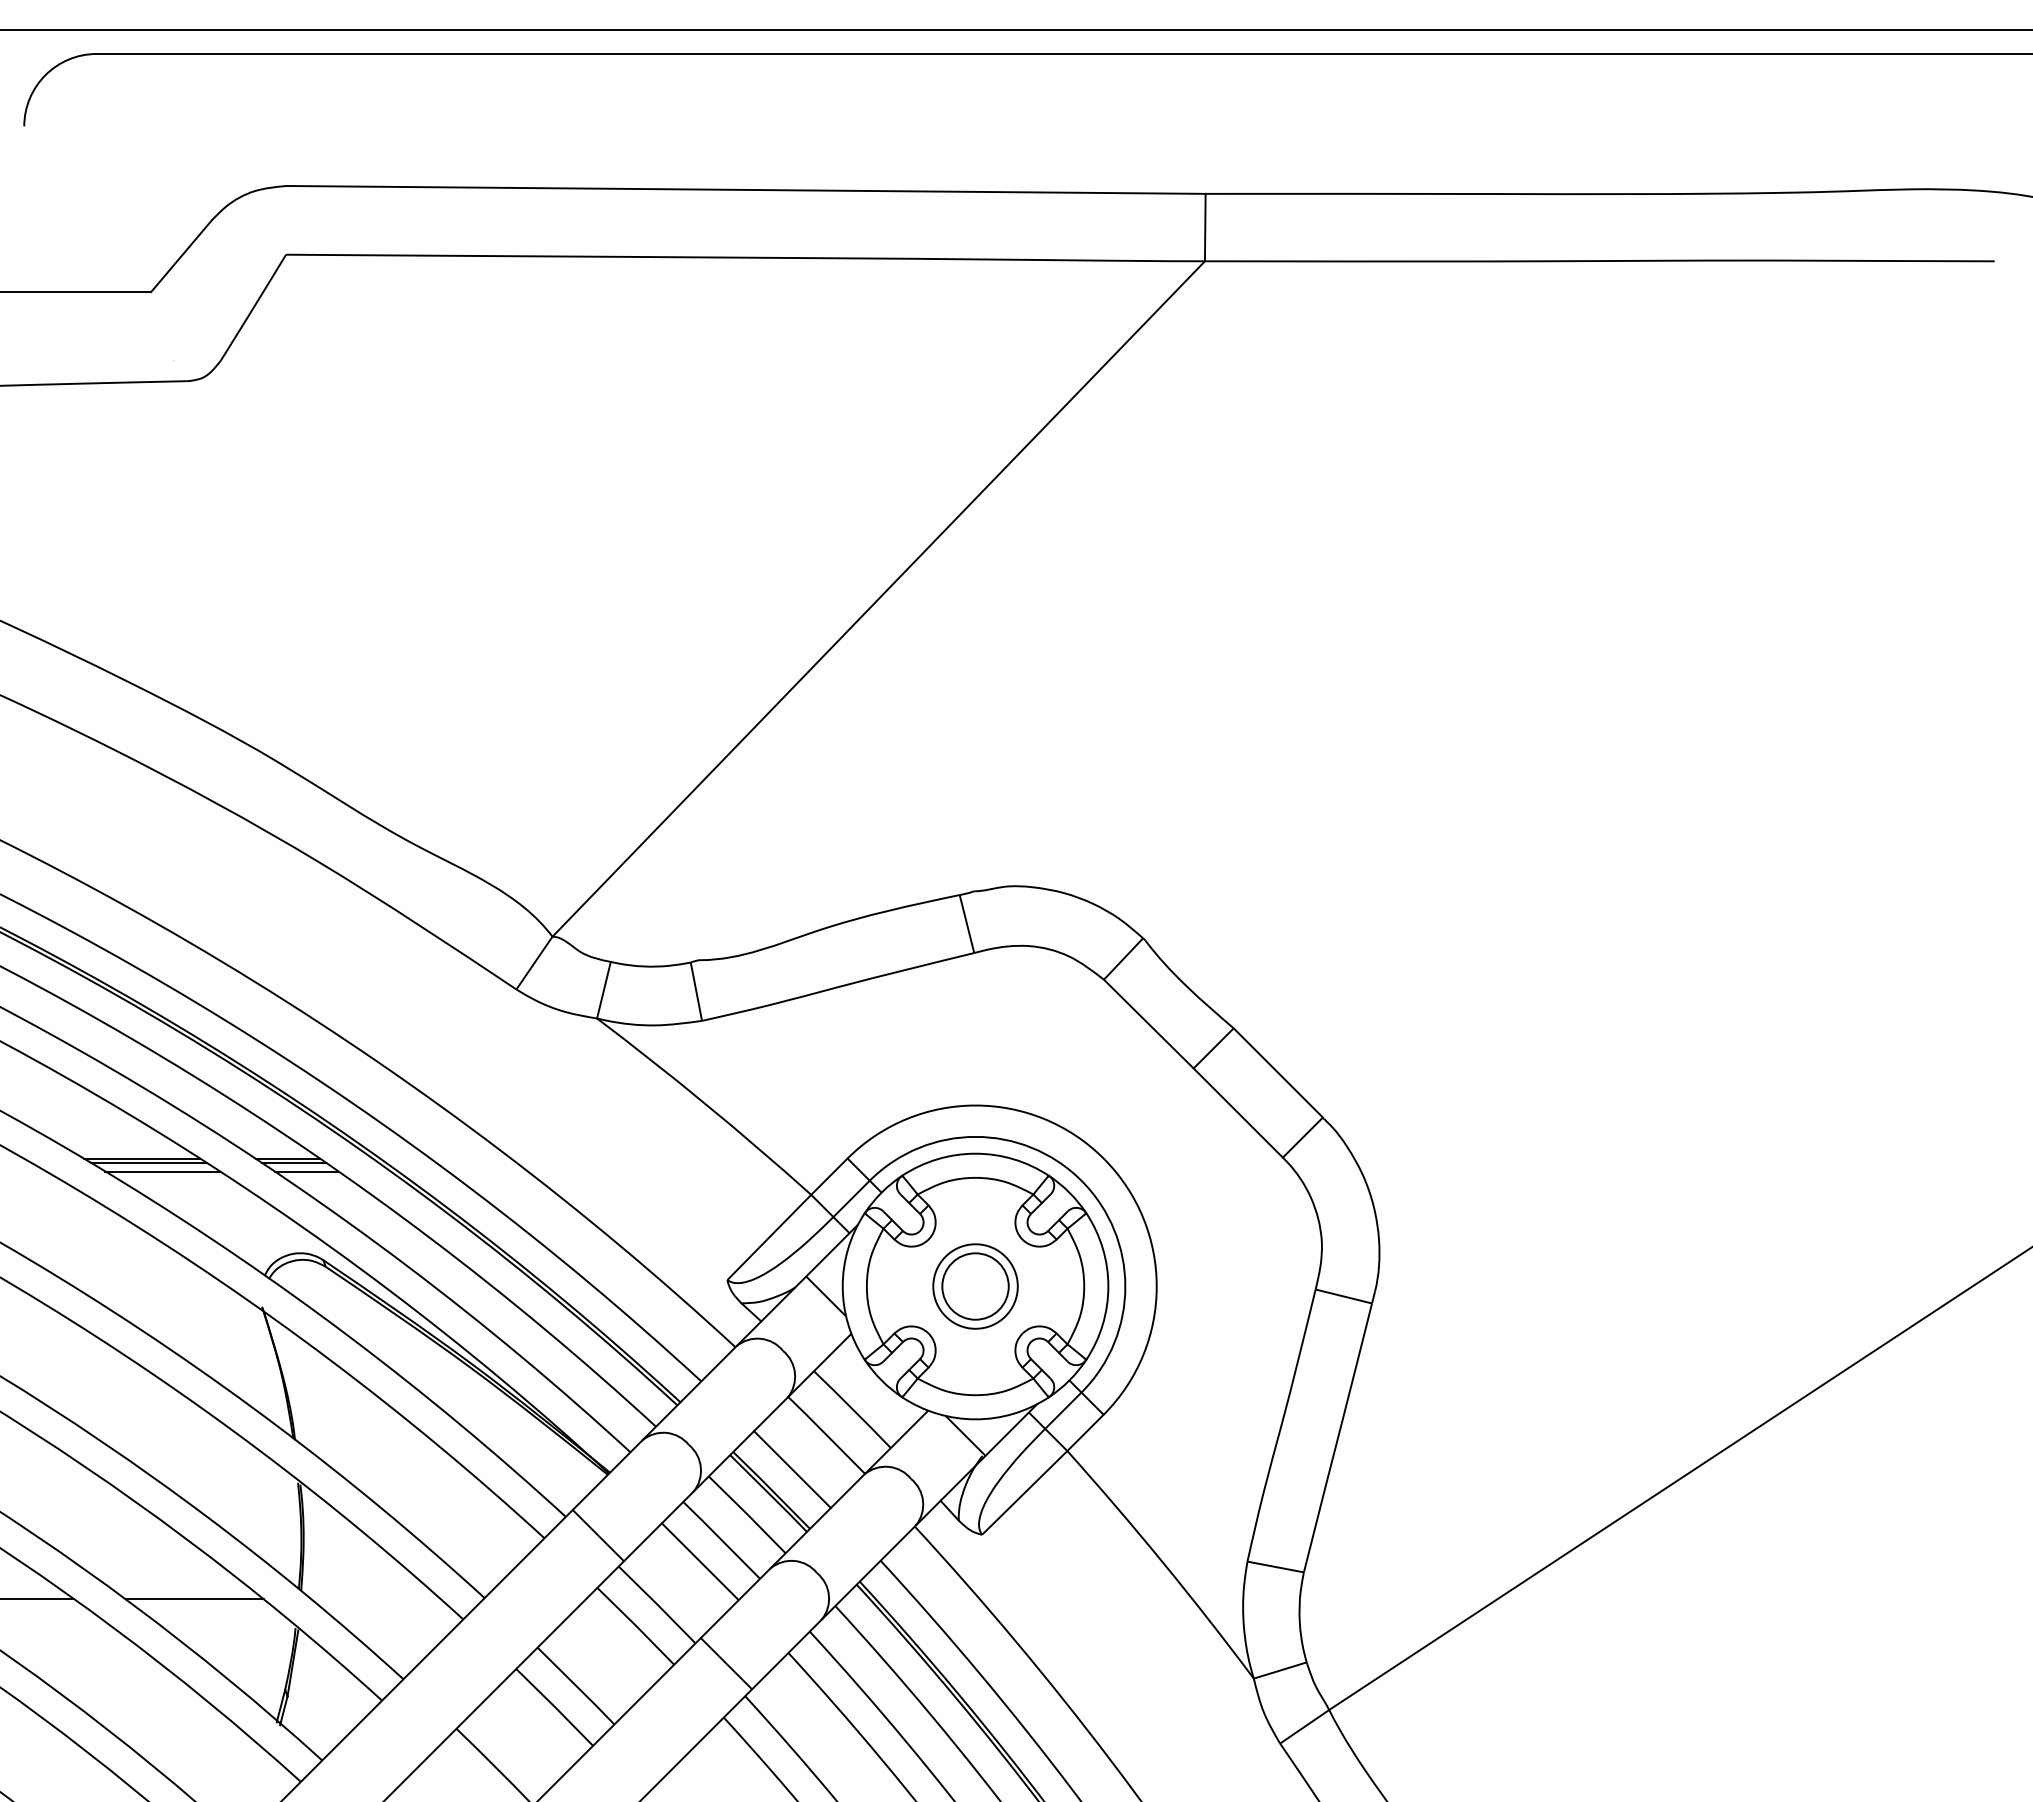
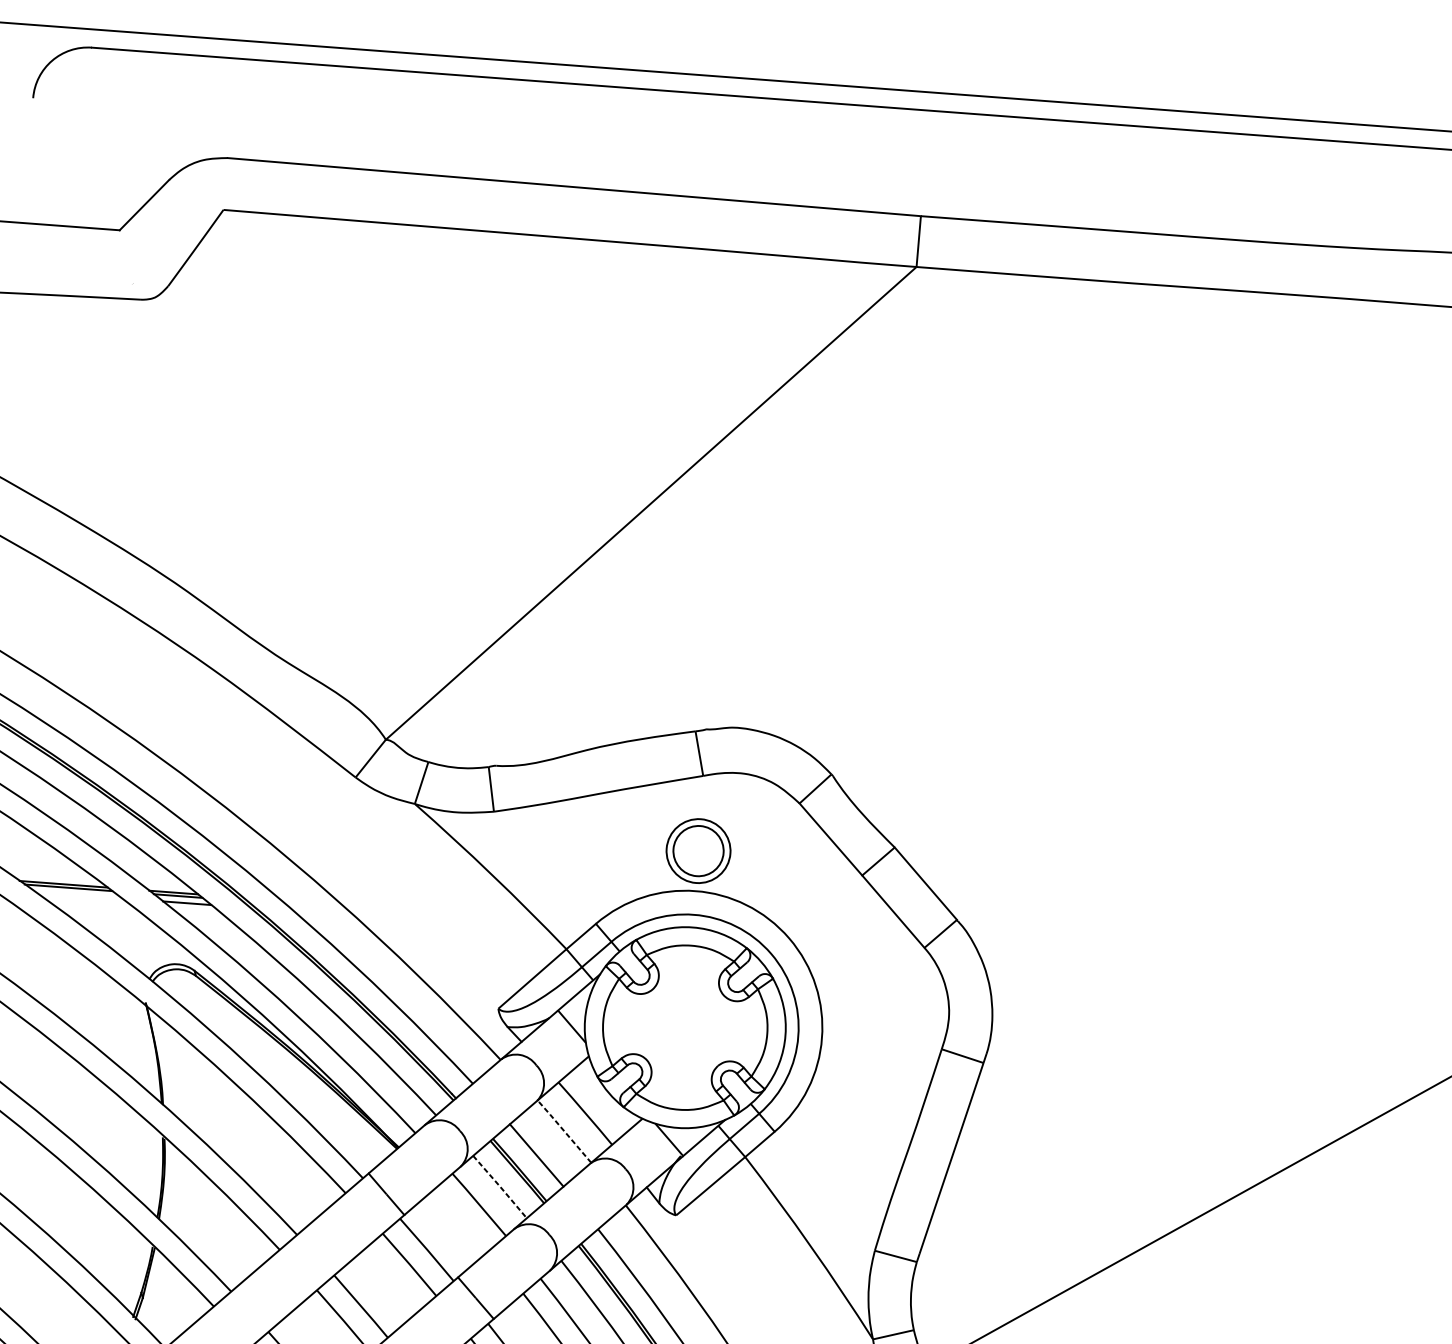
line: (162, 1171) -> (78, 894), removed
part: (975, 1286) -> (698, 851), moved
line: (825, 1434) -> (563, 1130), solid -> dashed
line: (747, 1514) -> (500, 1186), solid -> dashed
line: (699, 1561) -> (461, 1219), removed
line: (194, 1599) -> (78, 1219), removed

